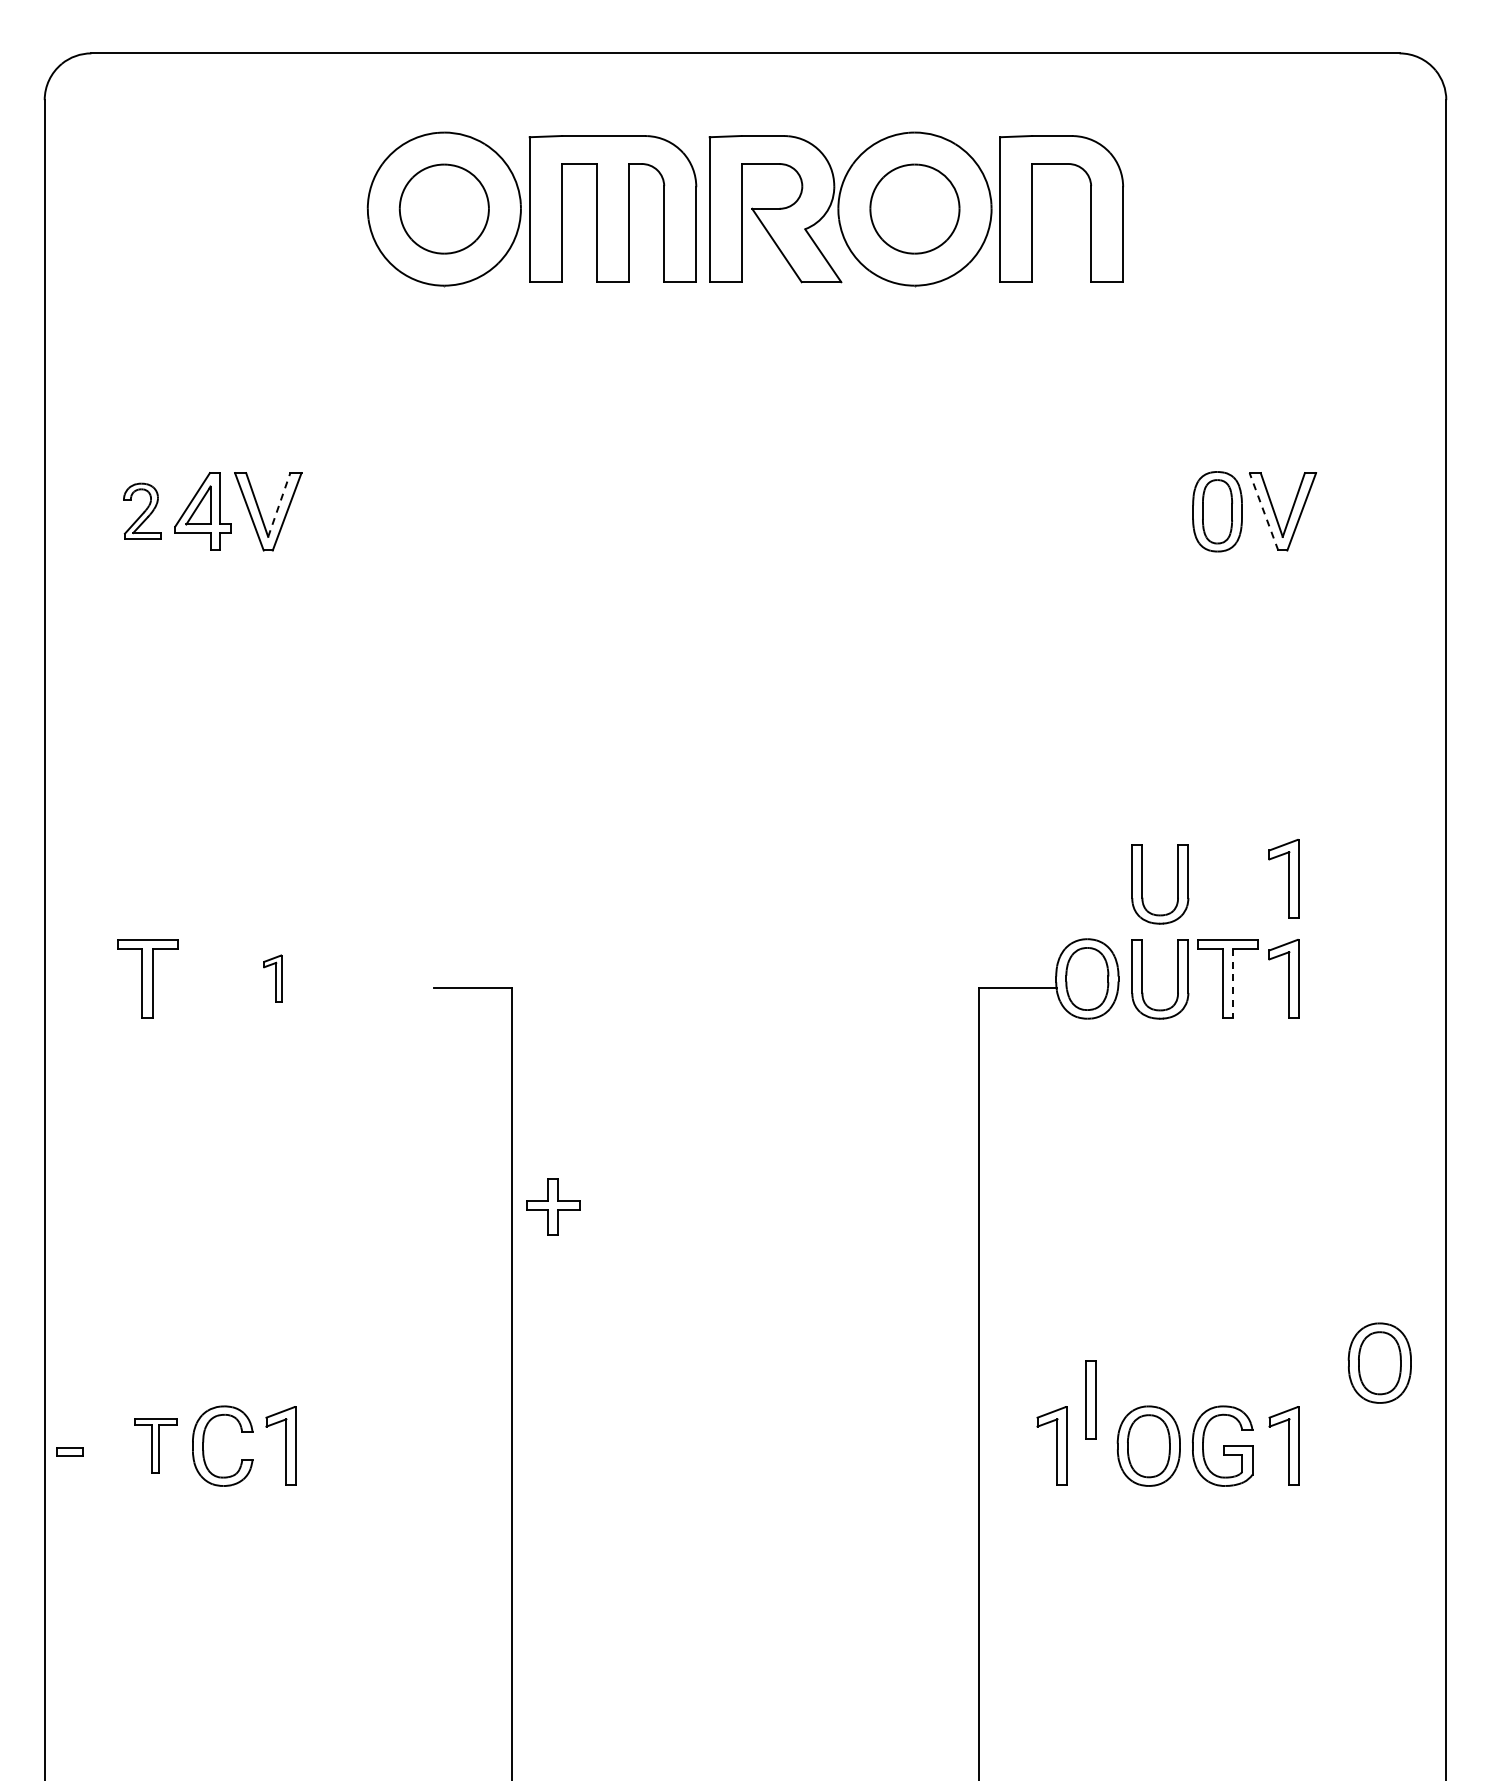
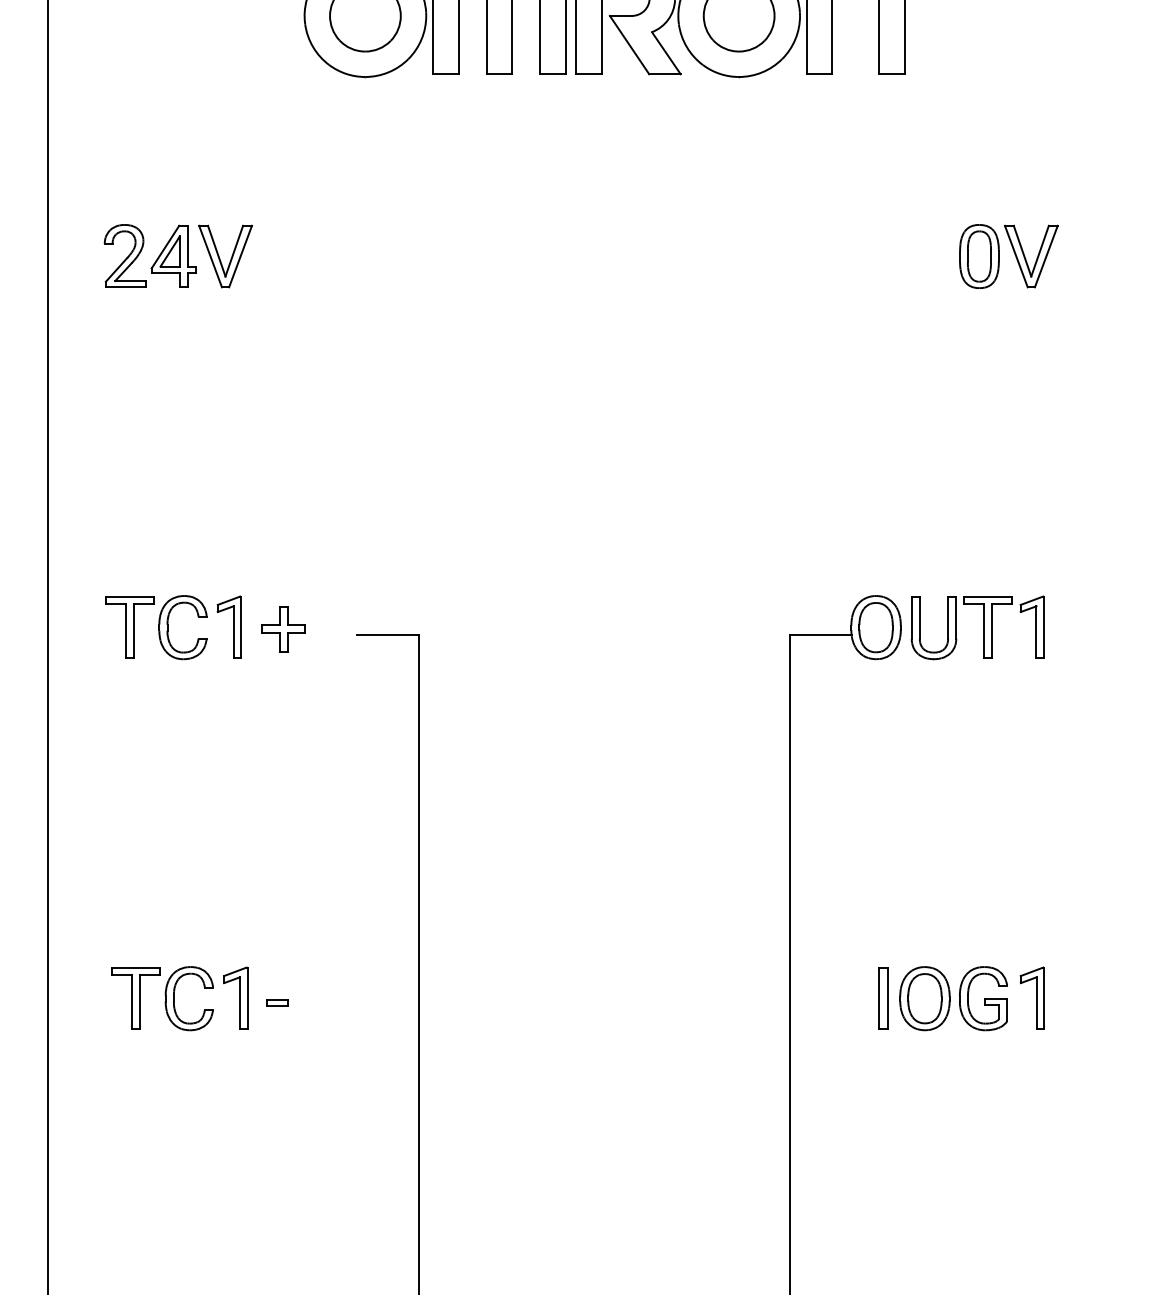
line: (279, 505) -> (234, 251), dashed -> solid
part: (141, 510) -> (124, 255), size x1.43
line: (1263, 511) -> (1015, 256), dashed -> solid
part: (1283, 878) -> (1031, 547), removed
part: (1177, 884) -> (947, 552), removed
part: (196, 974) -> (168, 624), added
part: (272, 978) -> (228, 627), size x1.67
line: (1233, 983) -> (992, 631), dashed -> solid
part: (553, 1206) -> (283, 629), moved
part: (1379, 1362) -> (1108, 932), removed
part: (1090, 1399) -> (883, 998), moved
part: (155, 1445) -> (136, 998), size x1.43
part: (1051, 1445) -> (847, 998), removed
part: (69, 1451) -> (277, 1002), moved

